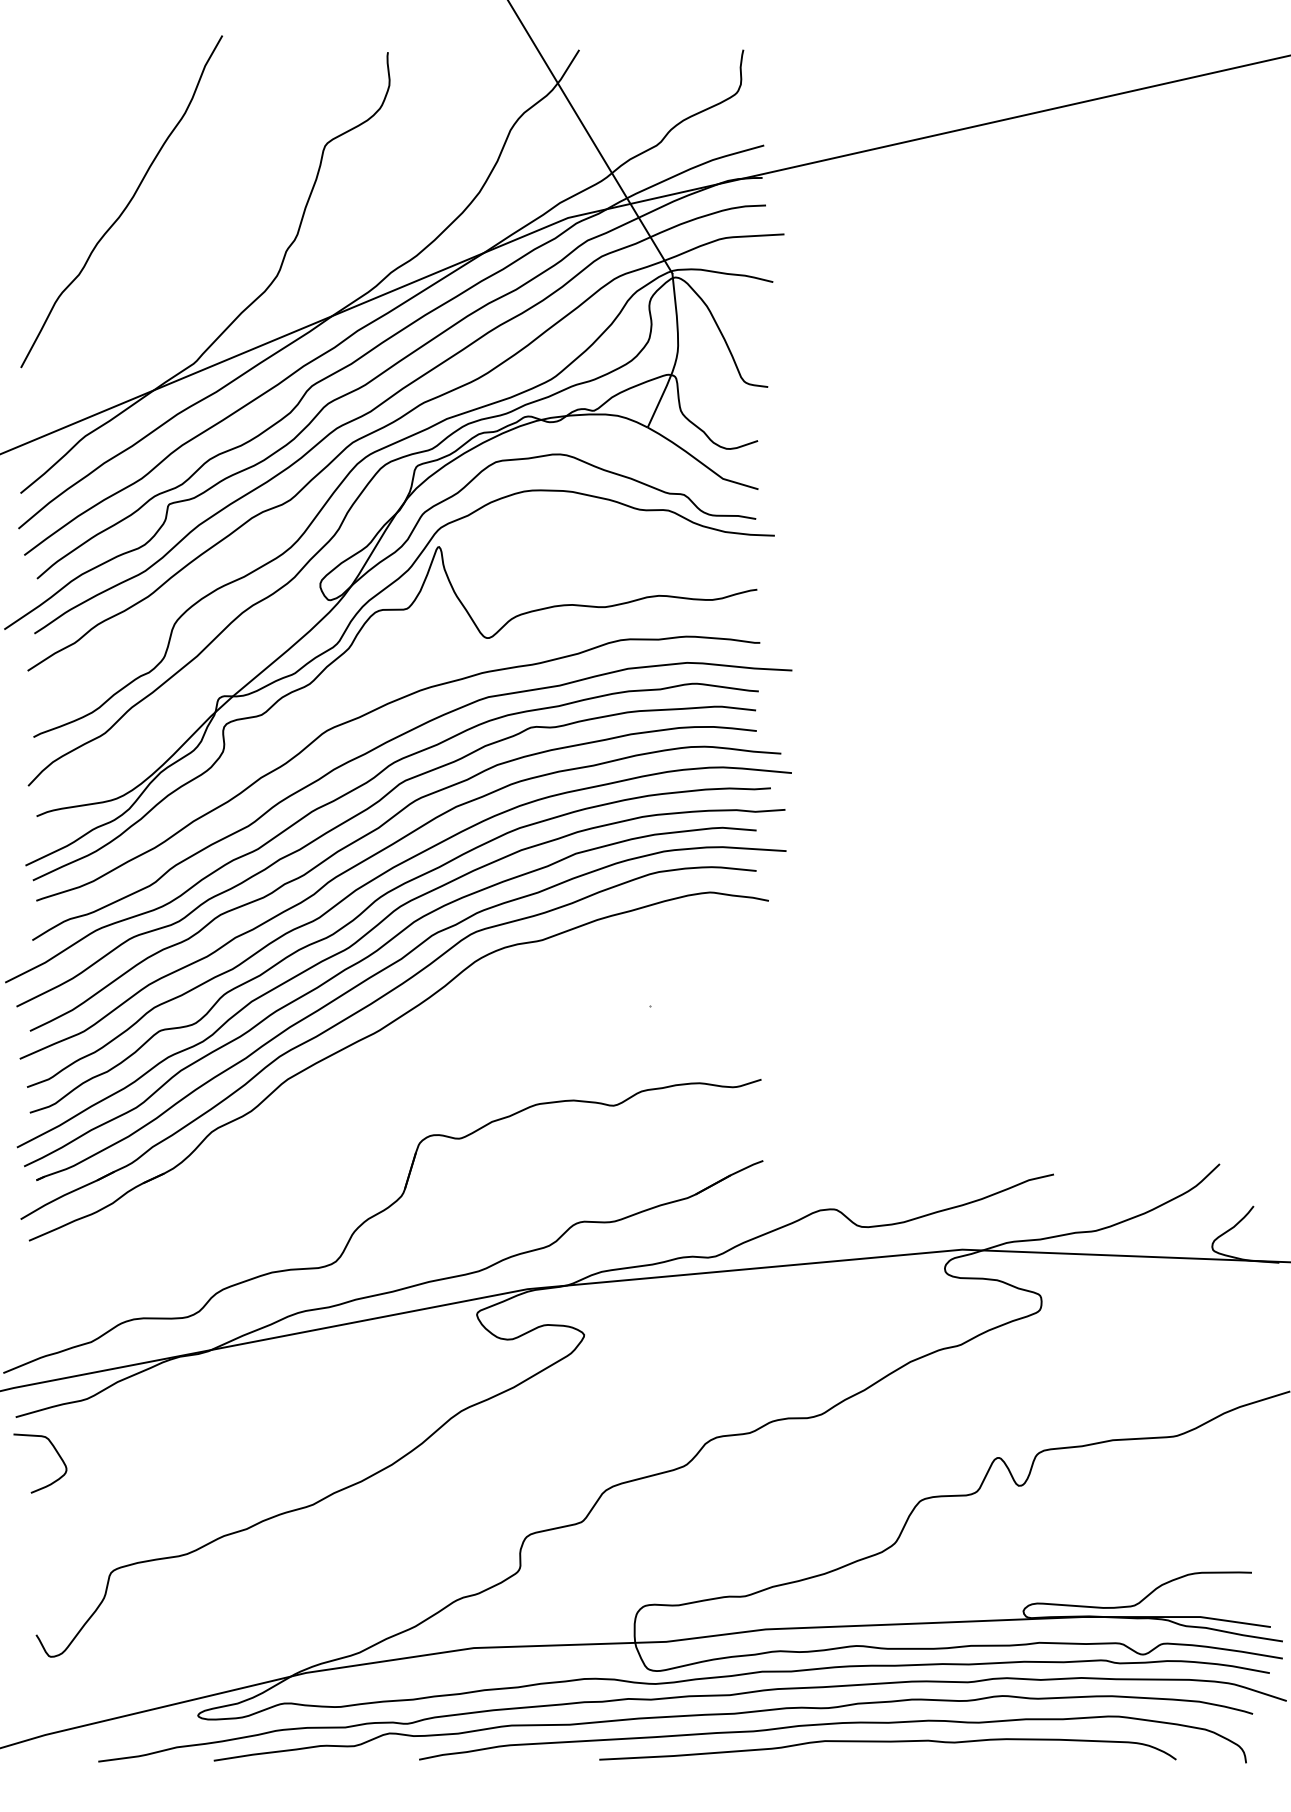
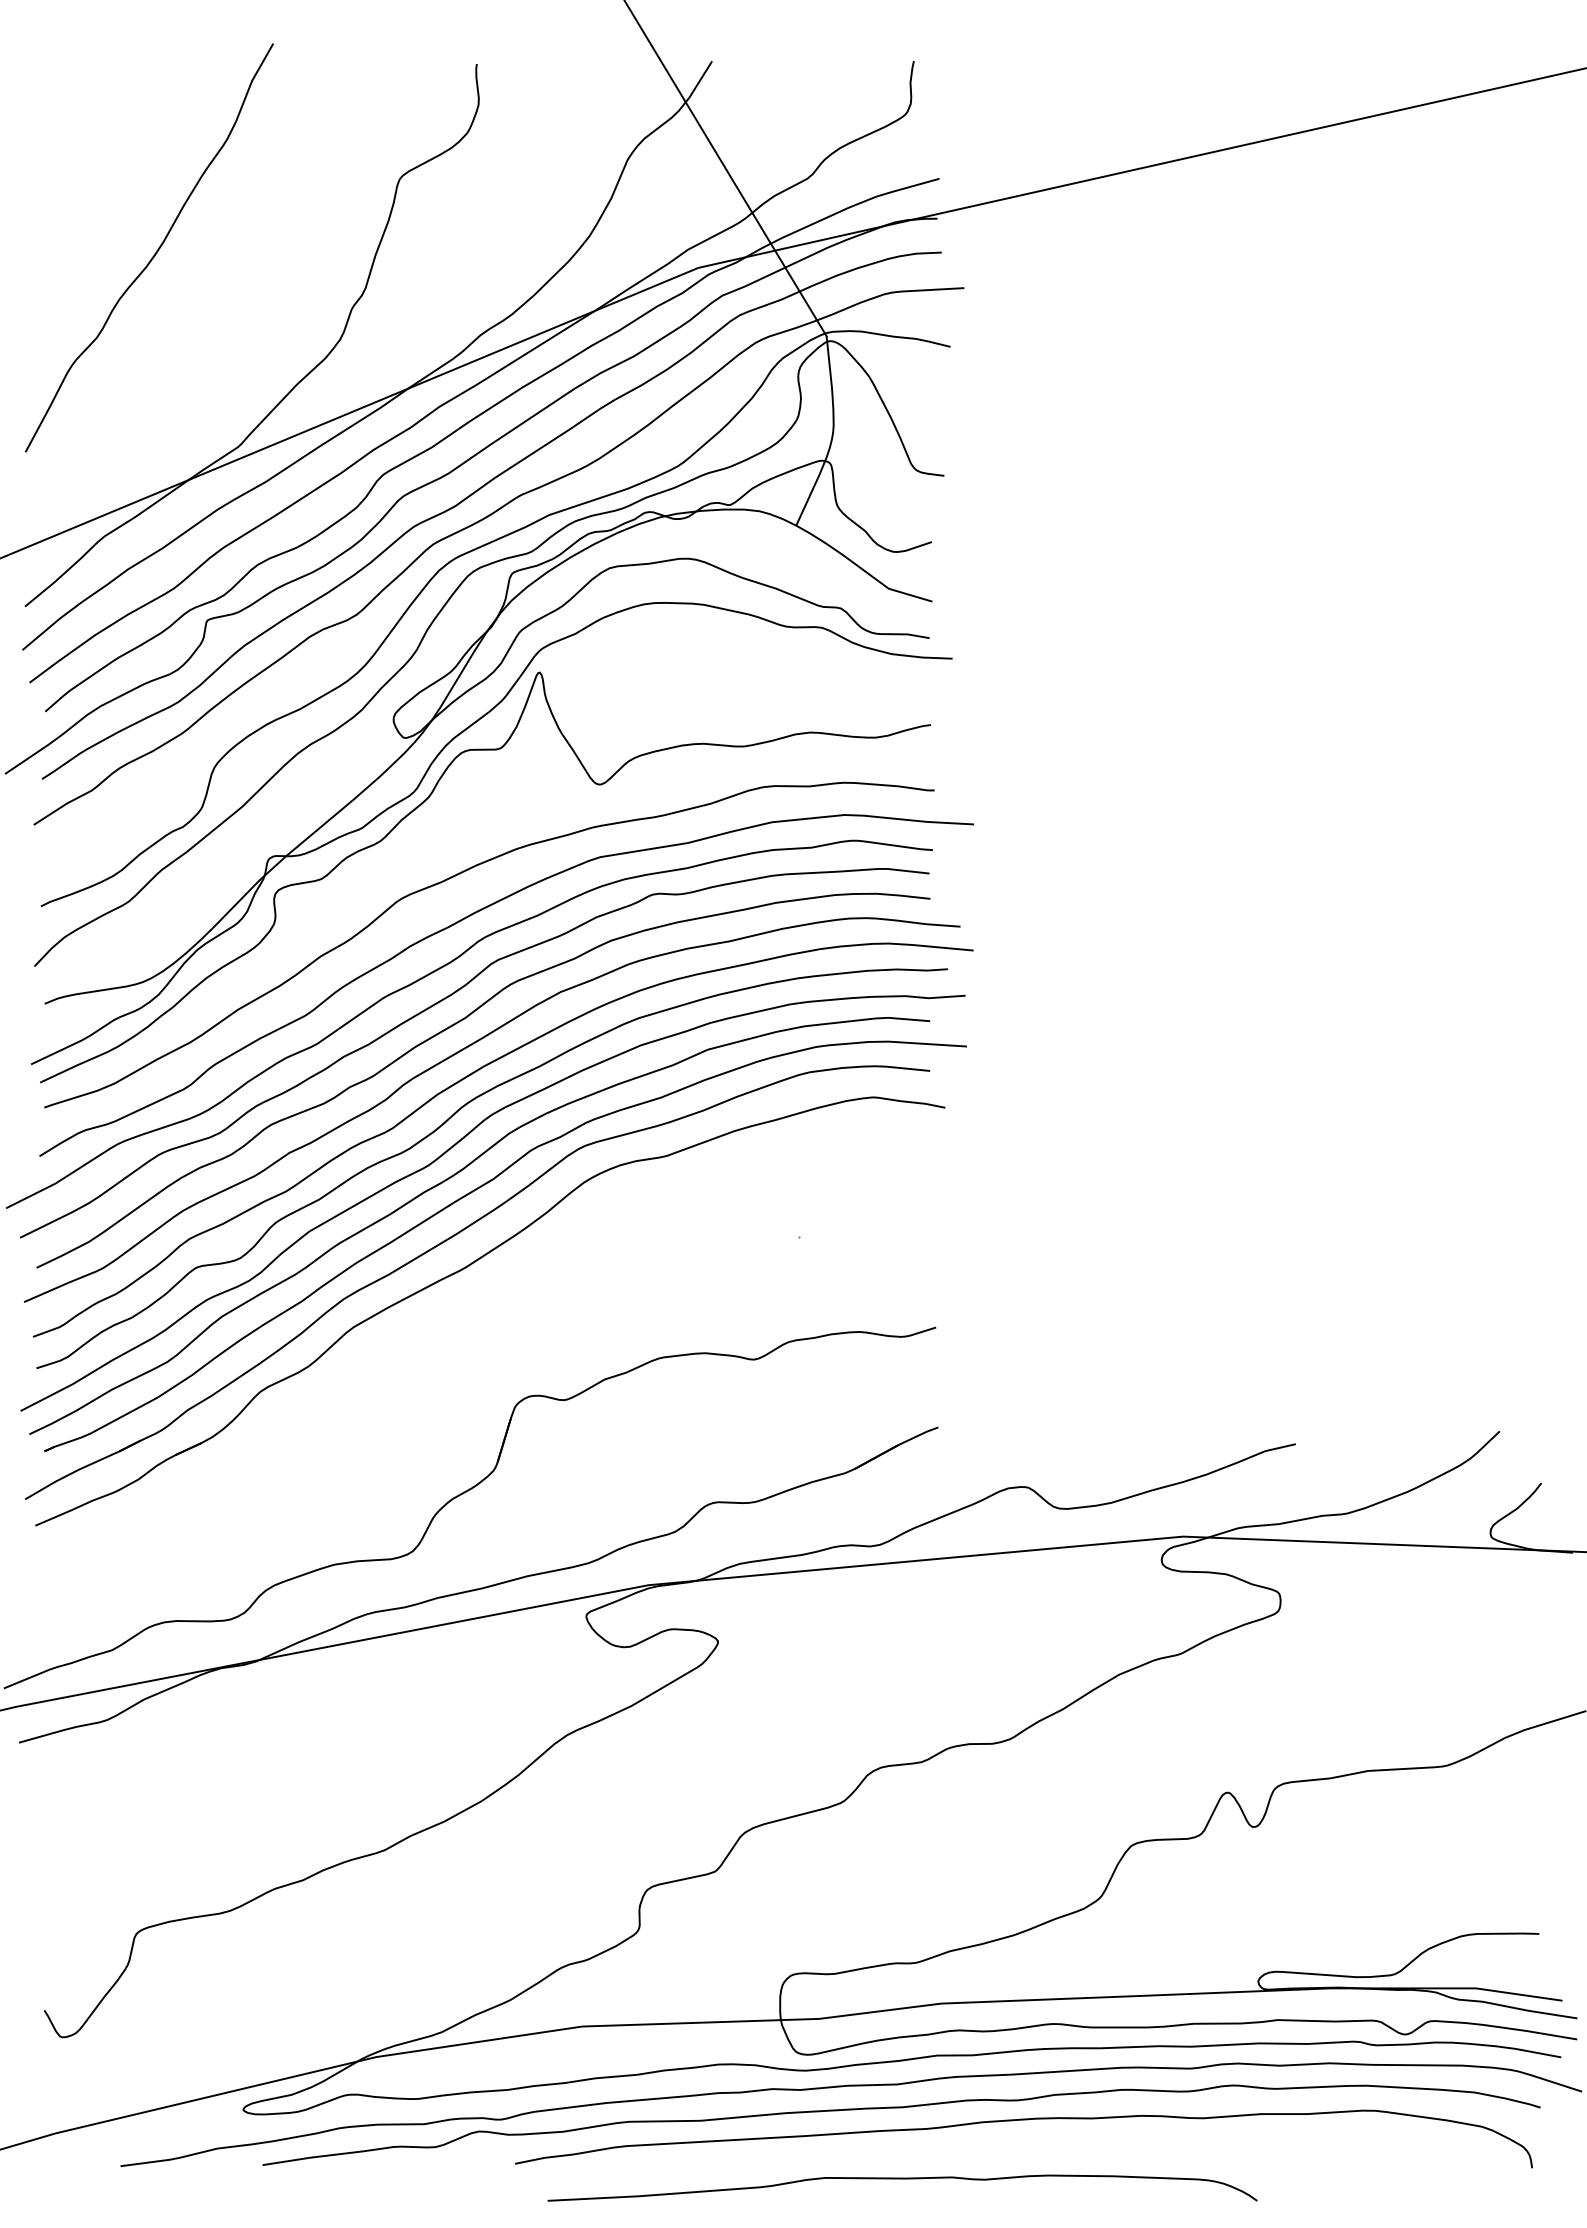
curve: (56, 1452) -> (69, 1786), removed
curve: (887, 1742) -> (902, 2179), moved

